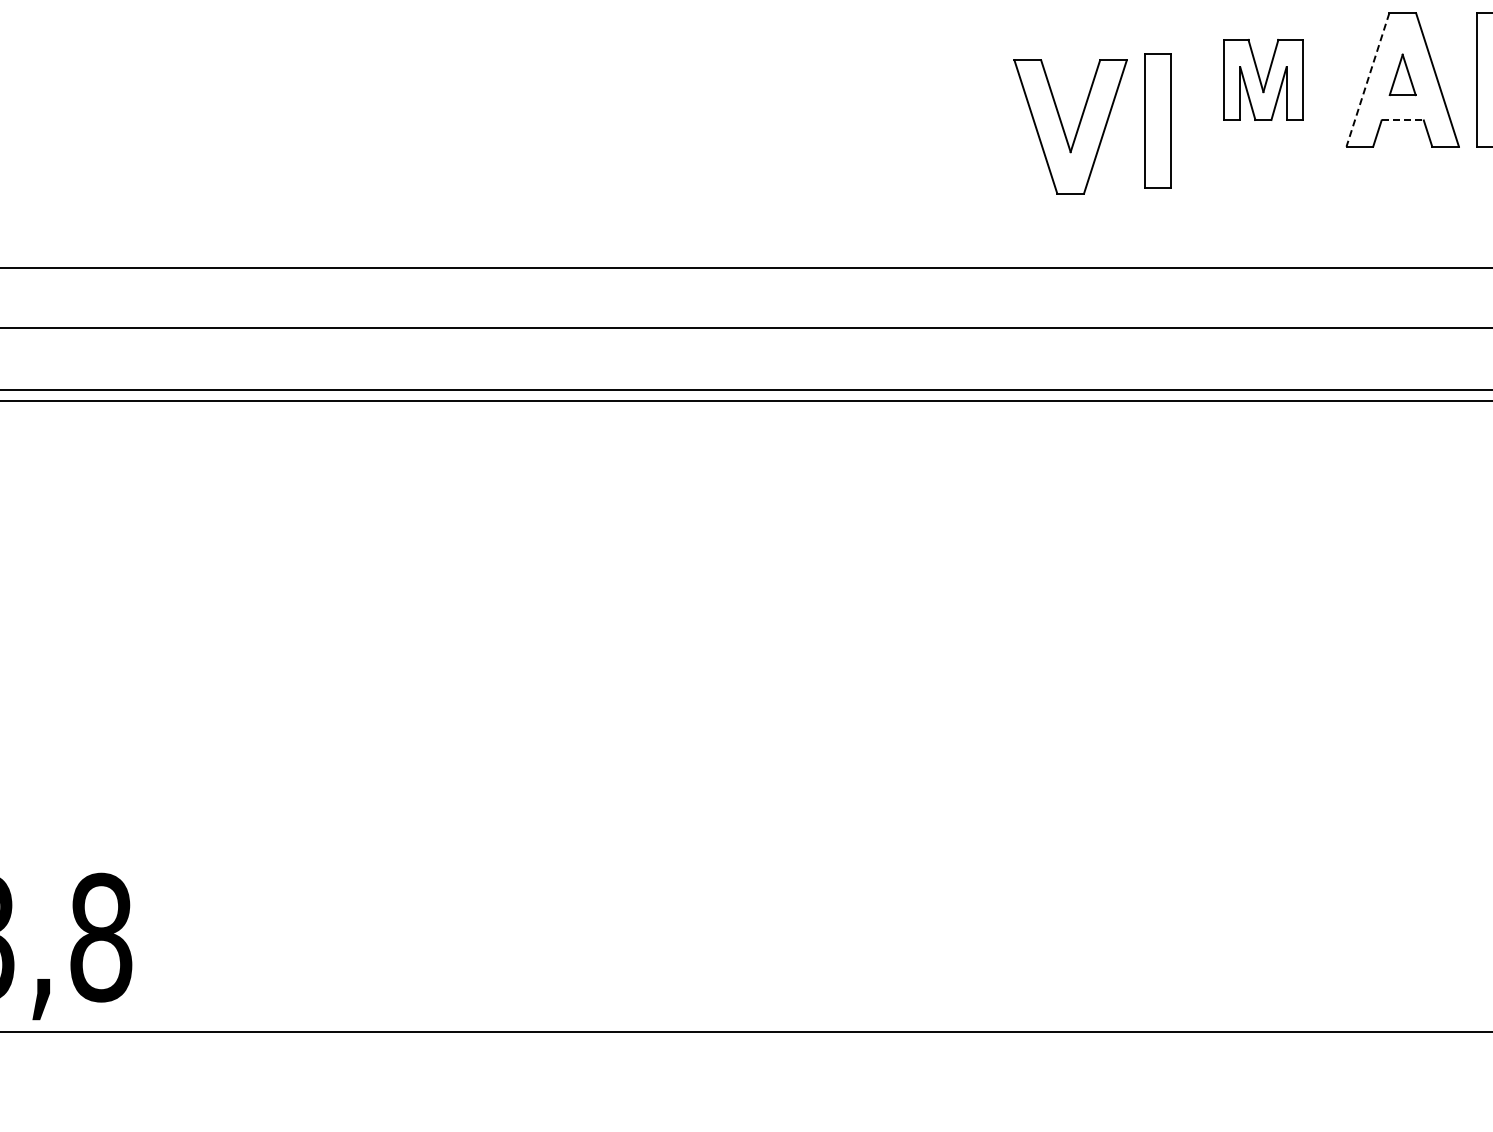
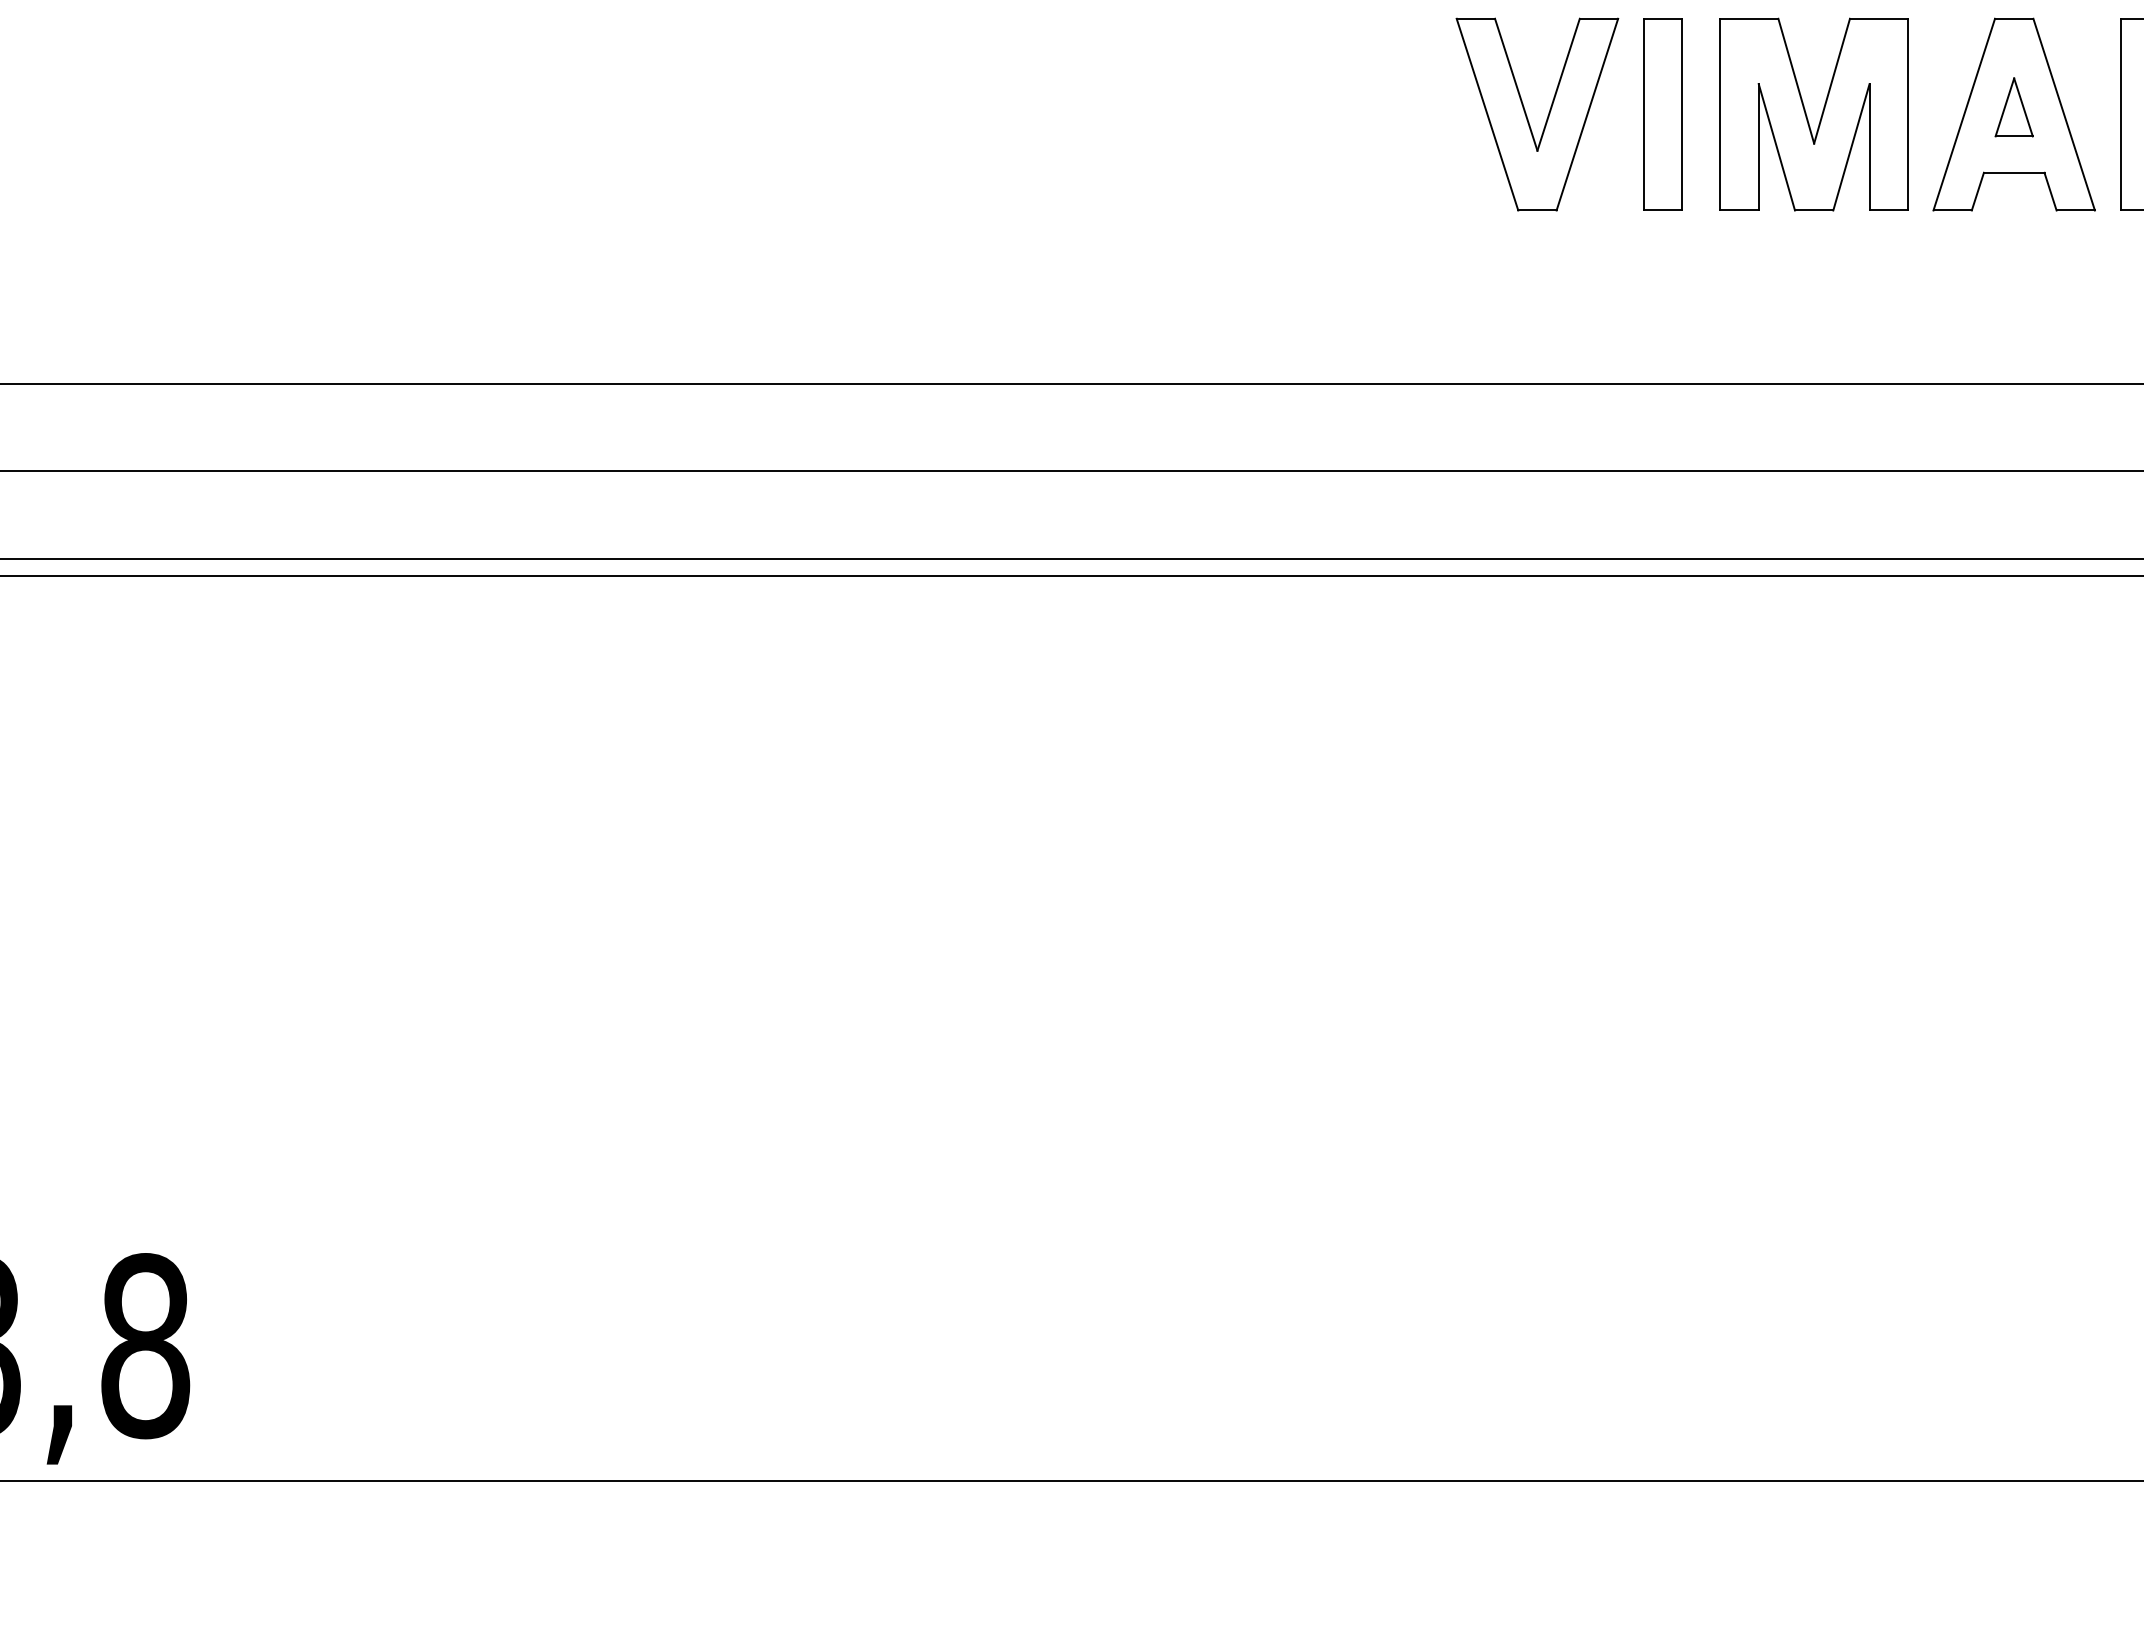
part: (1263, 79) -> (1814, 113), size x1.67
line: (1367, 80) -> (1963, 115), dashed -> solid
part: (1157, 120) -> (1662, 113), moved
line: (1403, 120) -> (2015, 172), dashed -> solid
part: (1064, 129) -> (1528, 118), moved

